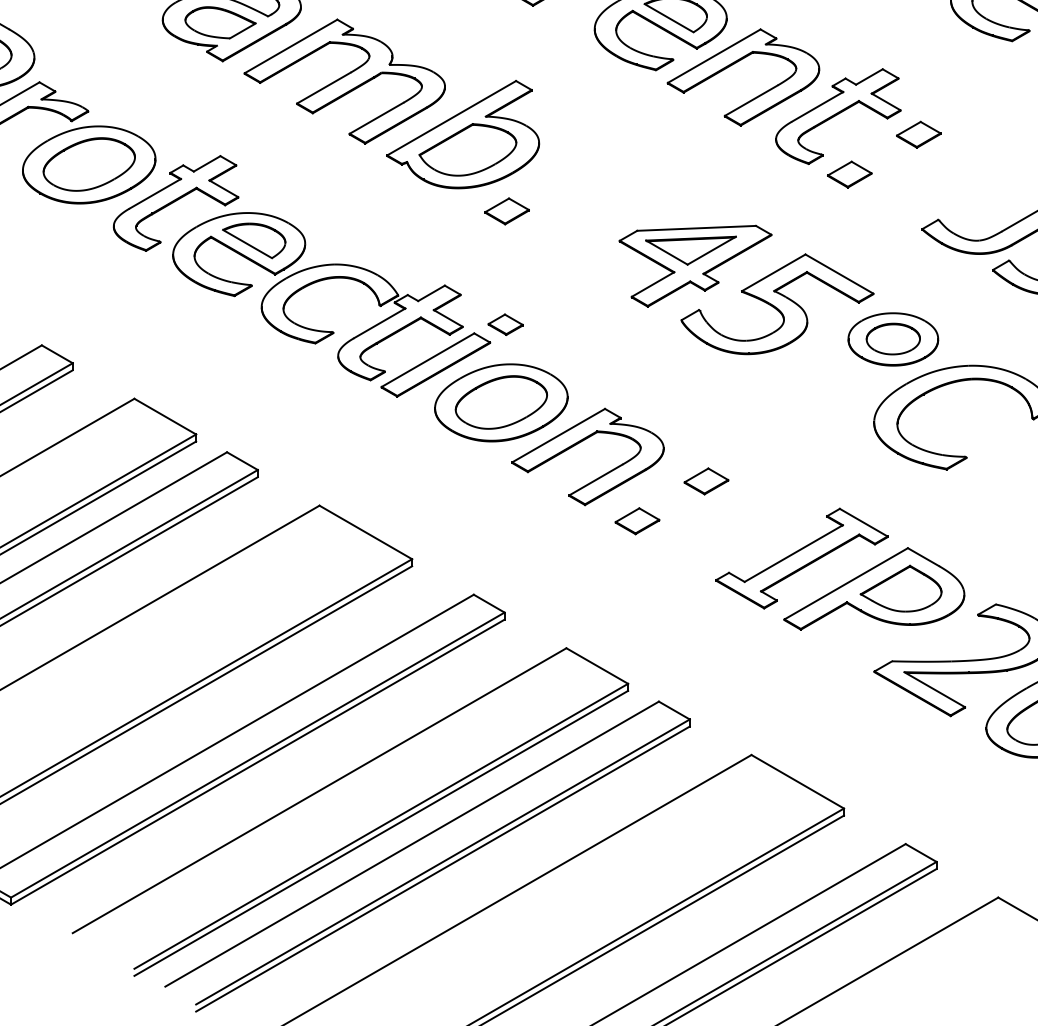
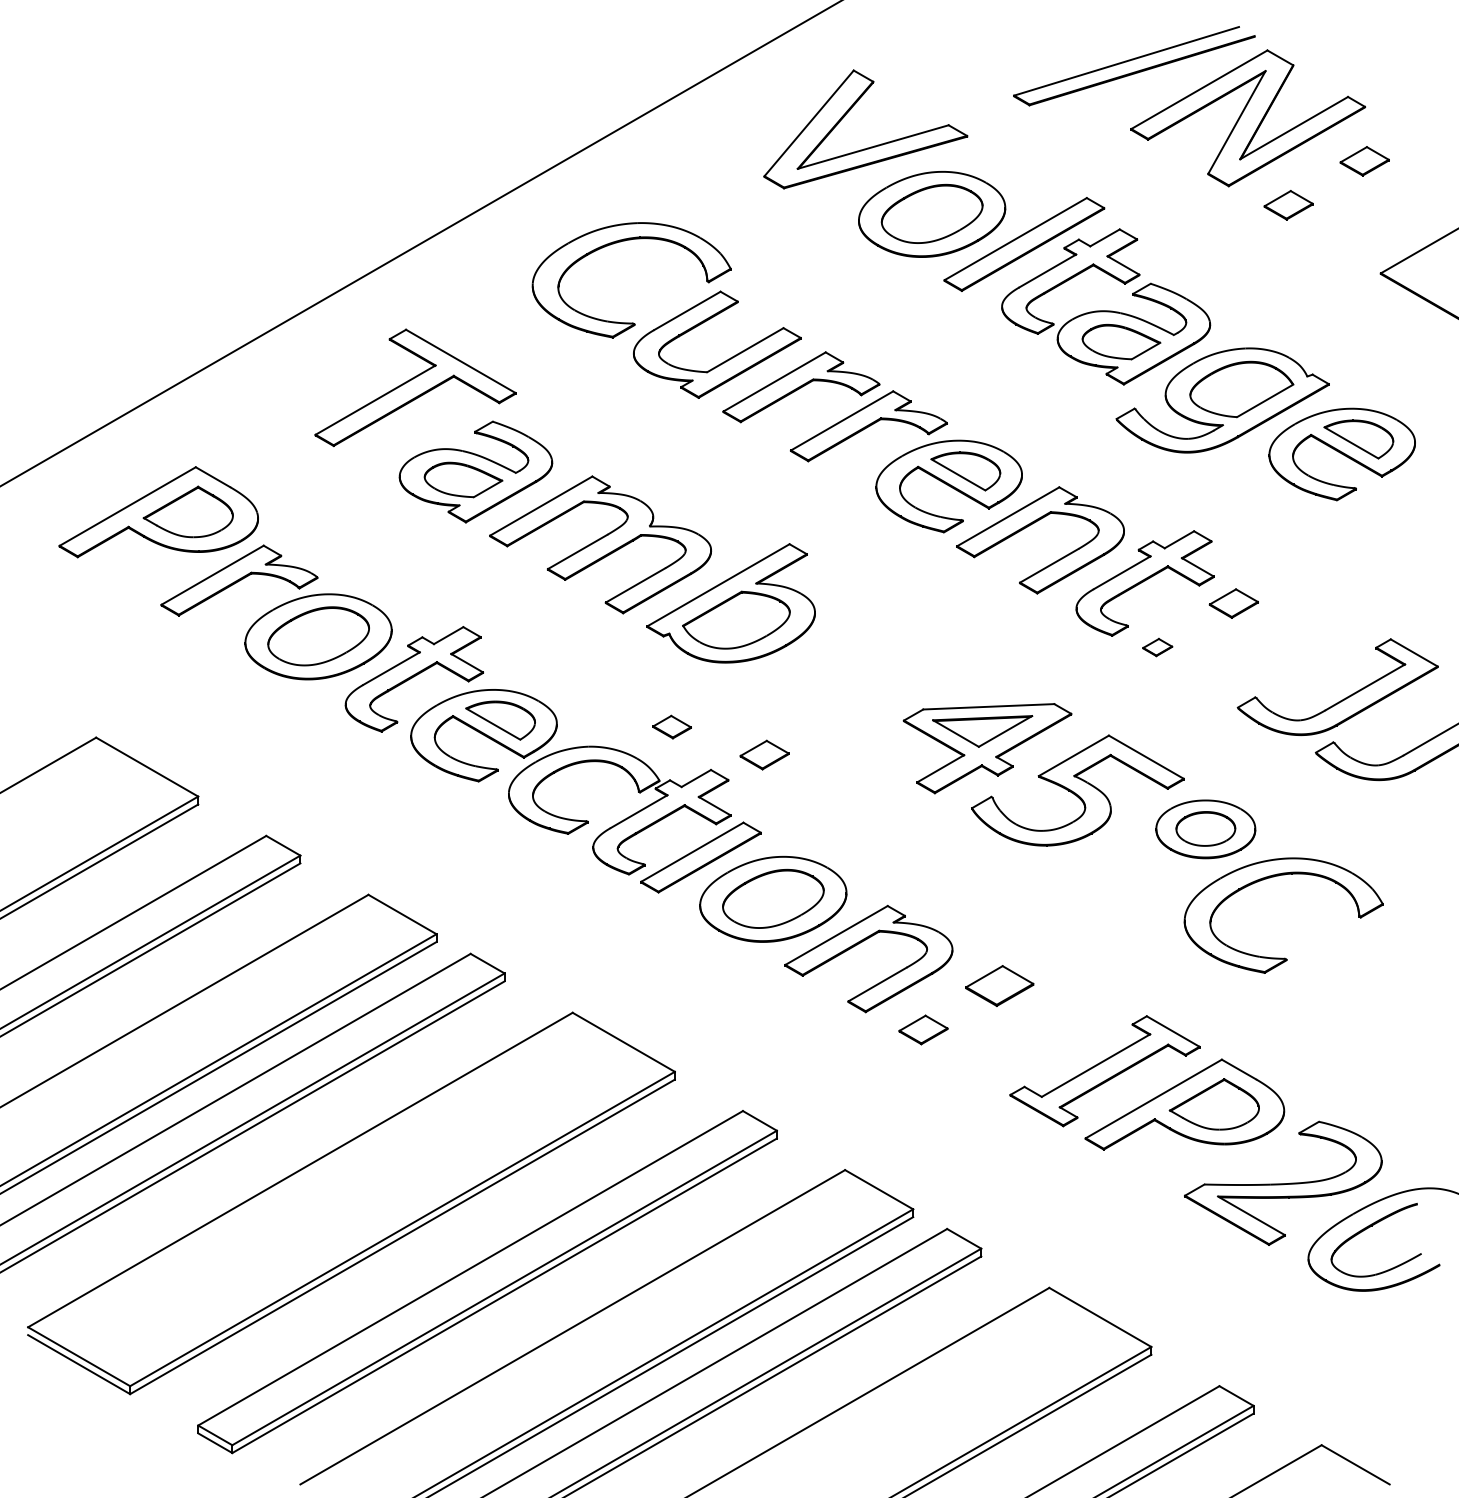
part: (849, 174) -> (1157, 647), size x0.6
part: (506, 210) -> (764, 754), moved
part: (505, 324) -> (671, 726), moved
part: (706, 480) -> (999, 985), size x1.4

